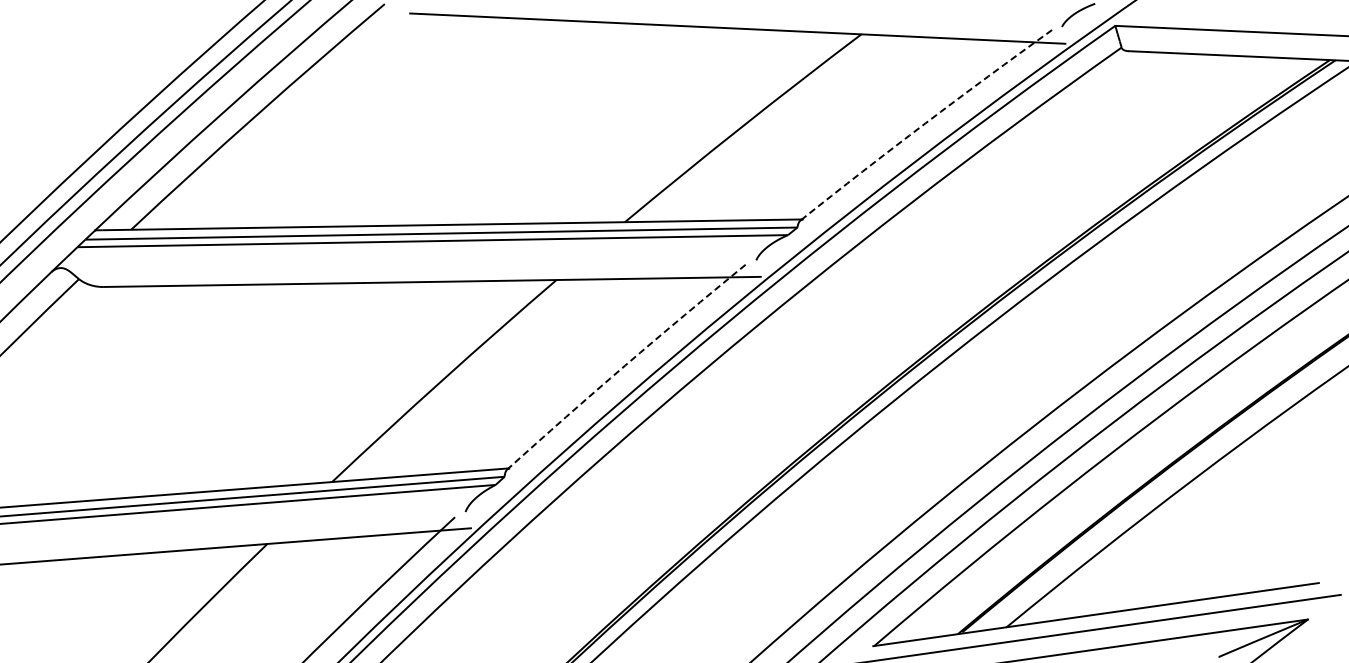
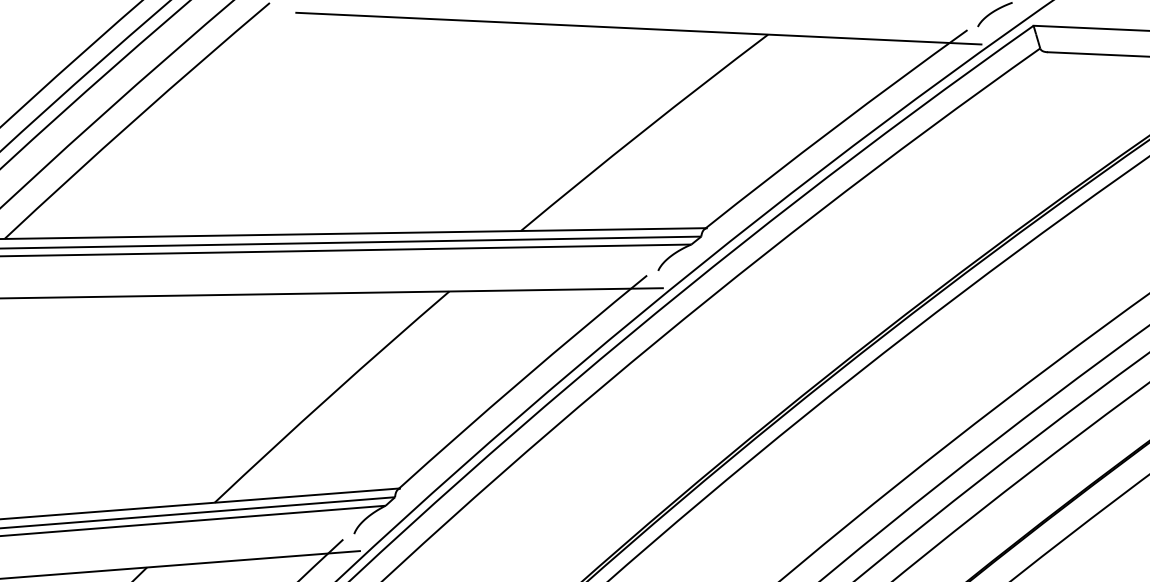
arc: (925, 123) -> (835, 127), dashed -> solid
arc: (625, 365) -> (521, 380), dashed -> solid

